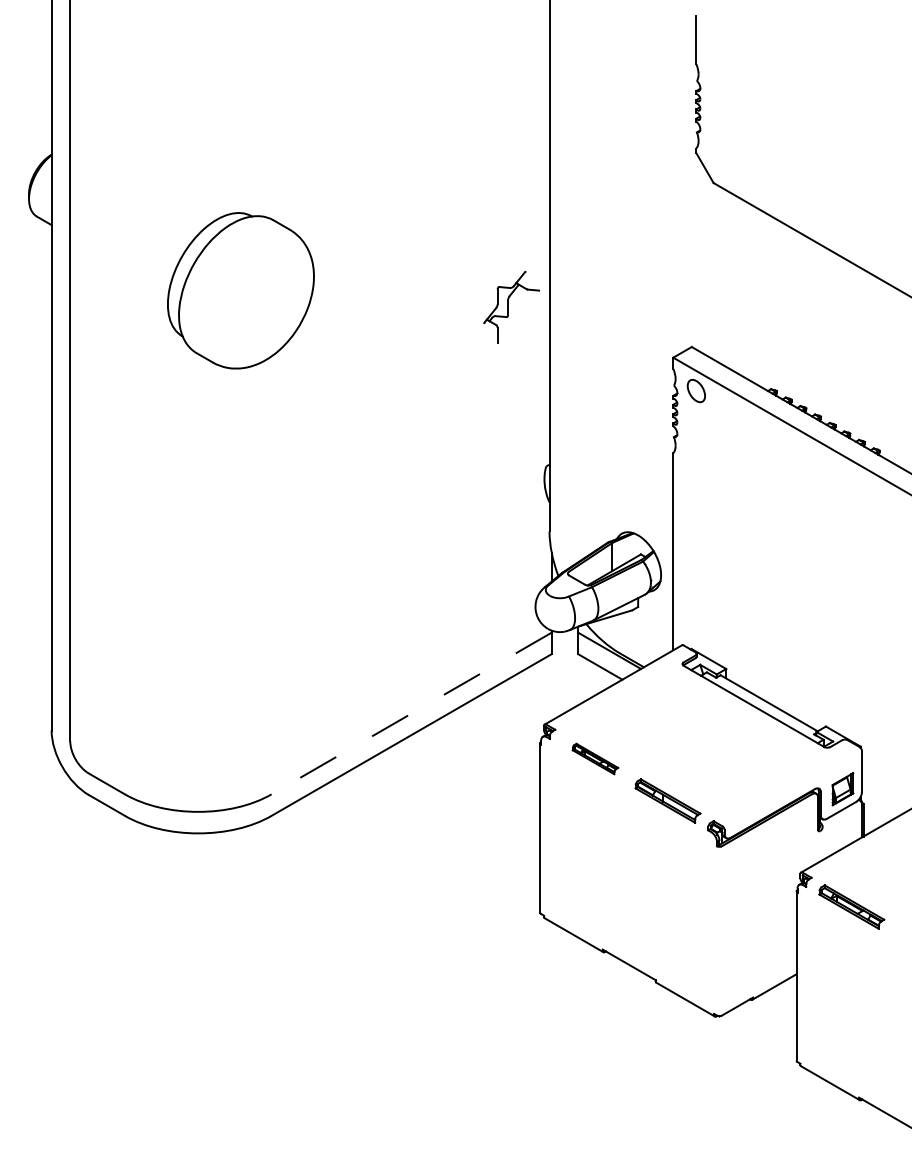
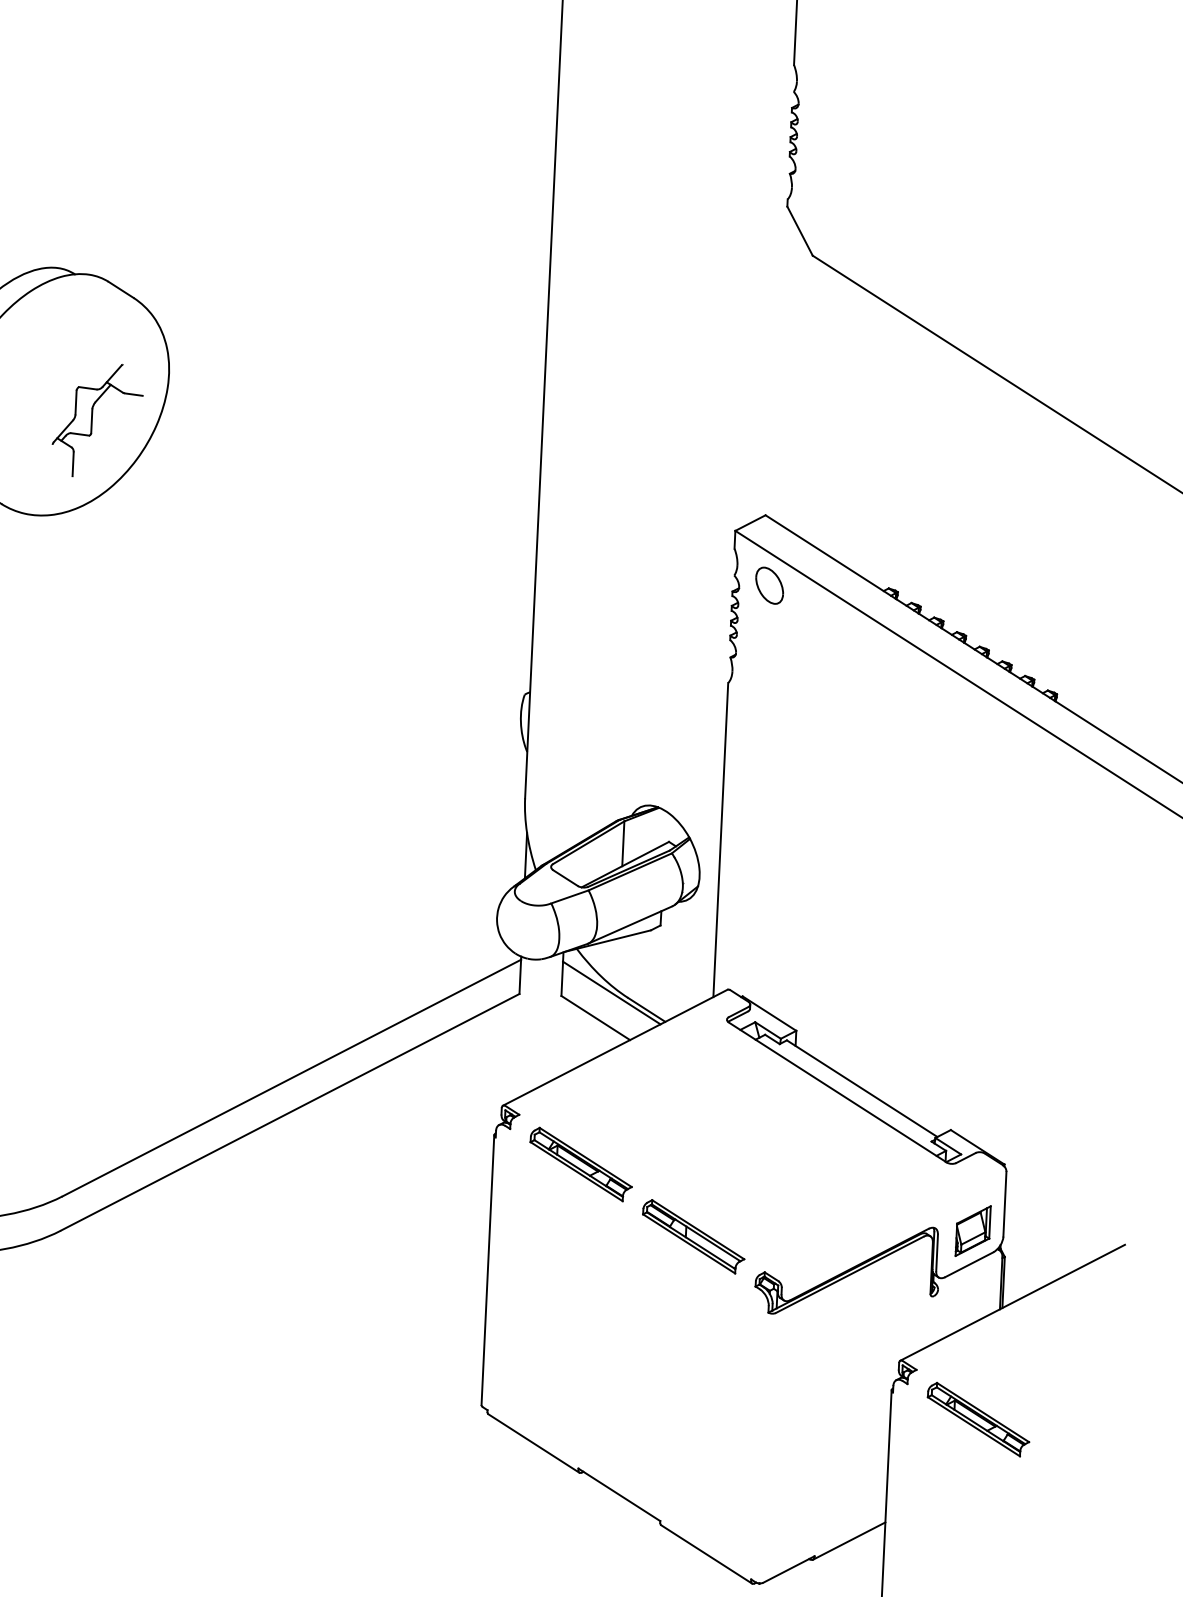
part: (511, 307) -> (97, 420), moved
line: (411, 713) -> (291, 1078), dashed -> solid
part: (595, 758) -> (581, 1163), size x1.43

